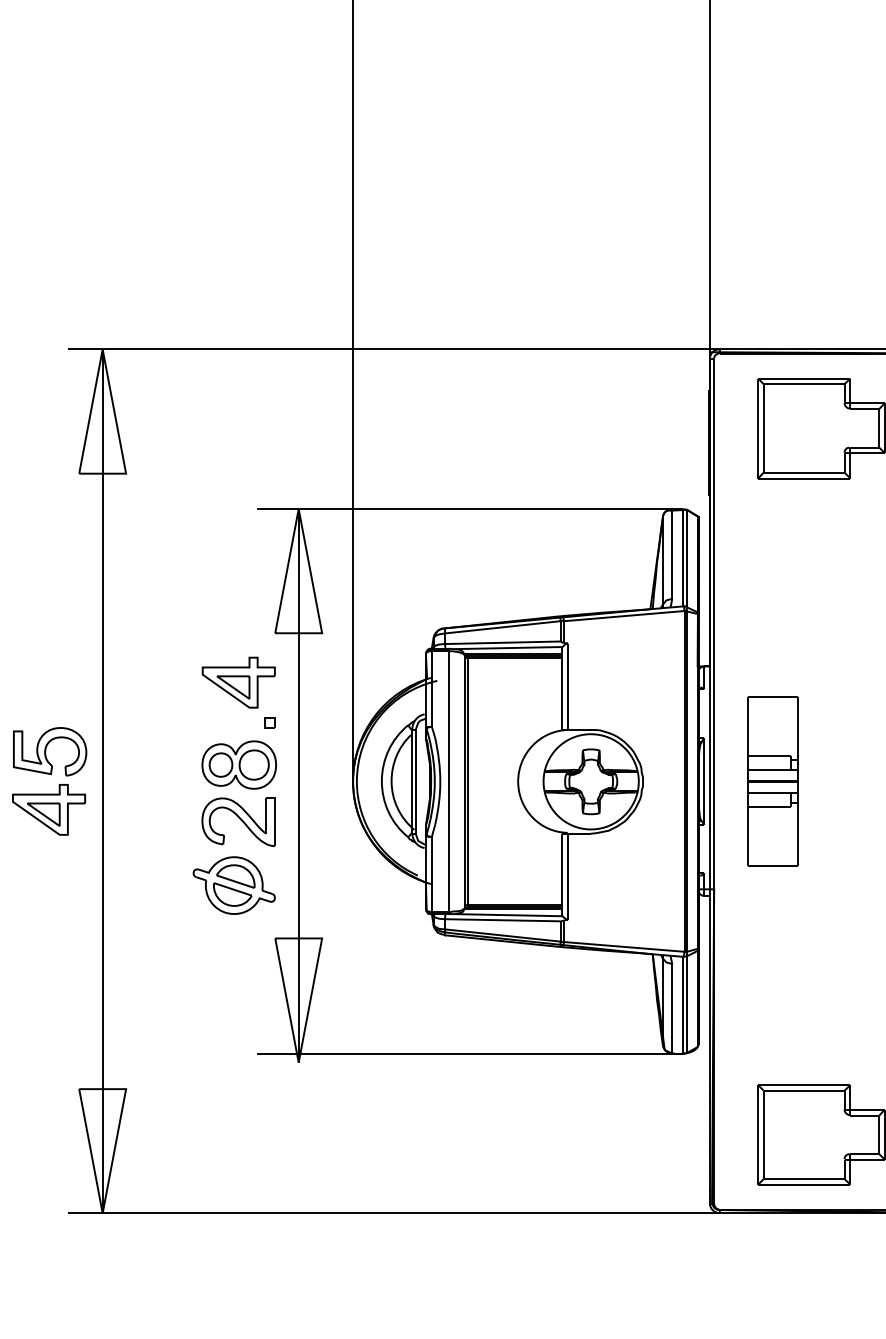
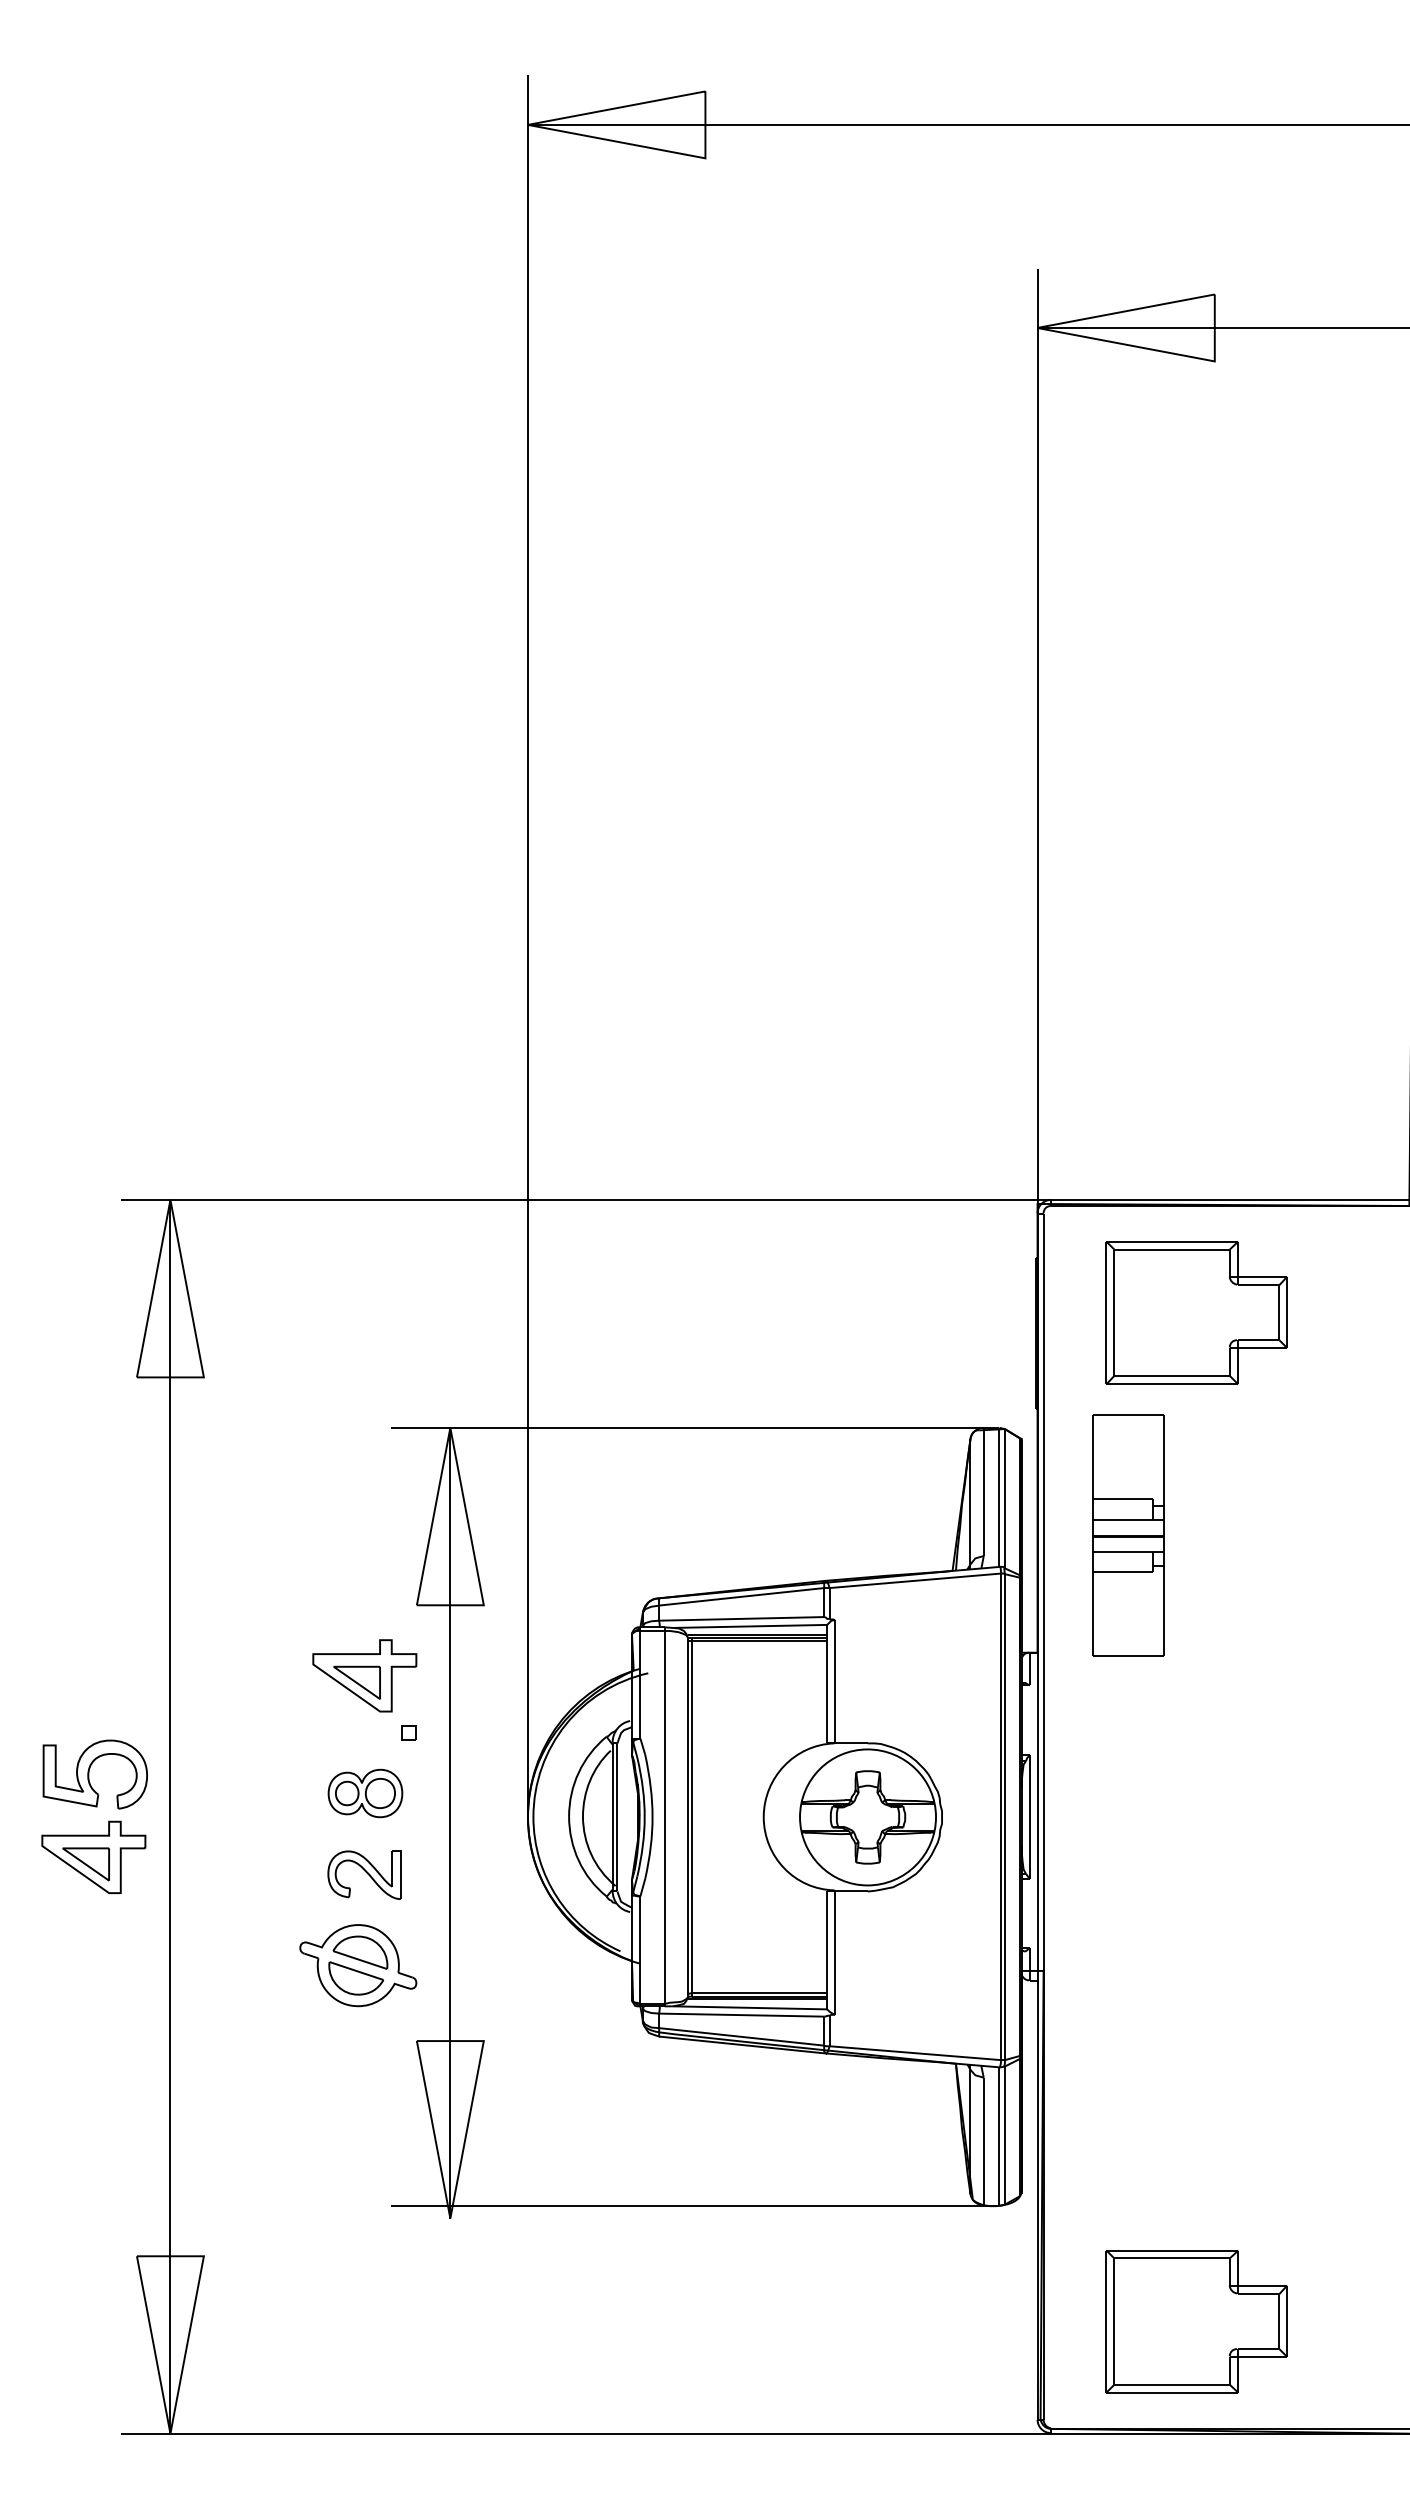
part: (239, 765) -> (365, 1793), size x0.7
part: (773, 781) -> (1128, 1535), moved
part: (238, 822) -> (364, 1875), size x0.7

